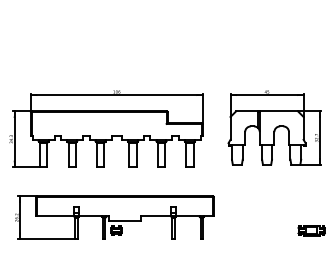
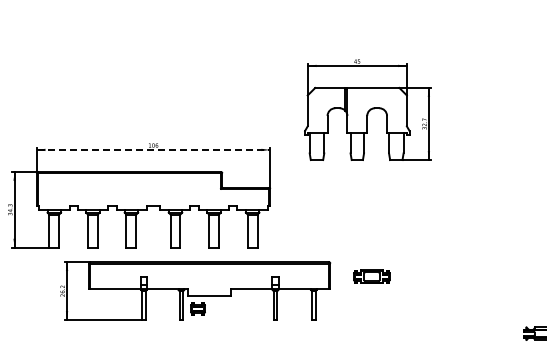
line: (116, 94) -> (153, 149), solid -> dashed
part: (274, 127) -> (367, 109), moved
part: (114, 217) -> (195, 290), moved
part: (311, 230) -> (371, 276), moved

